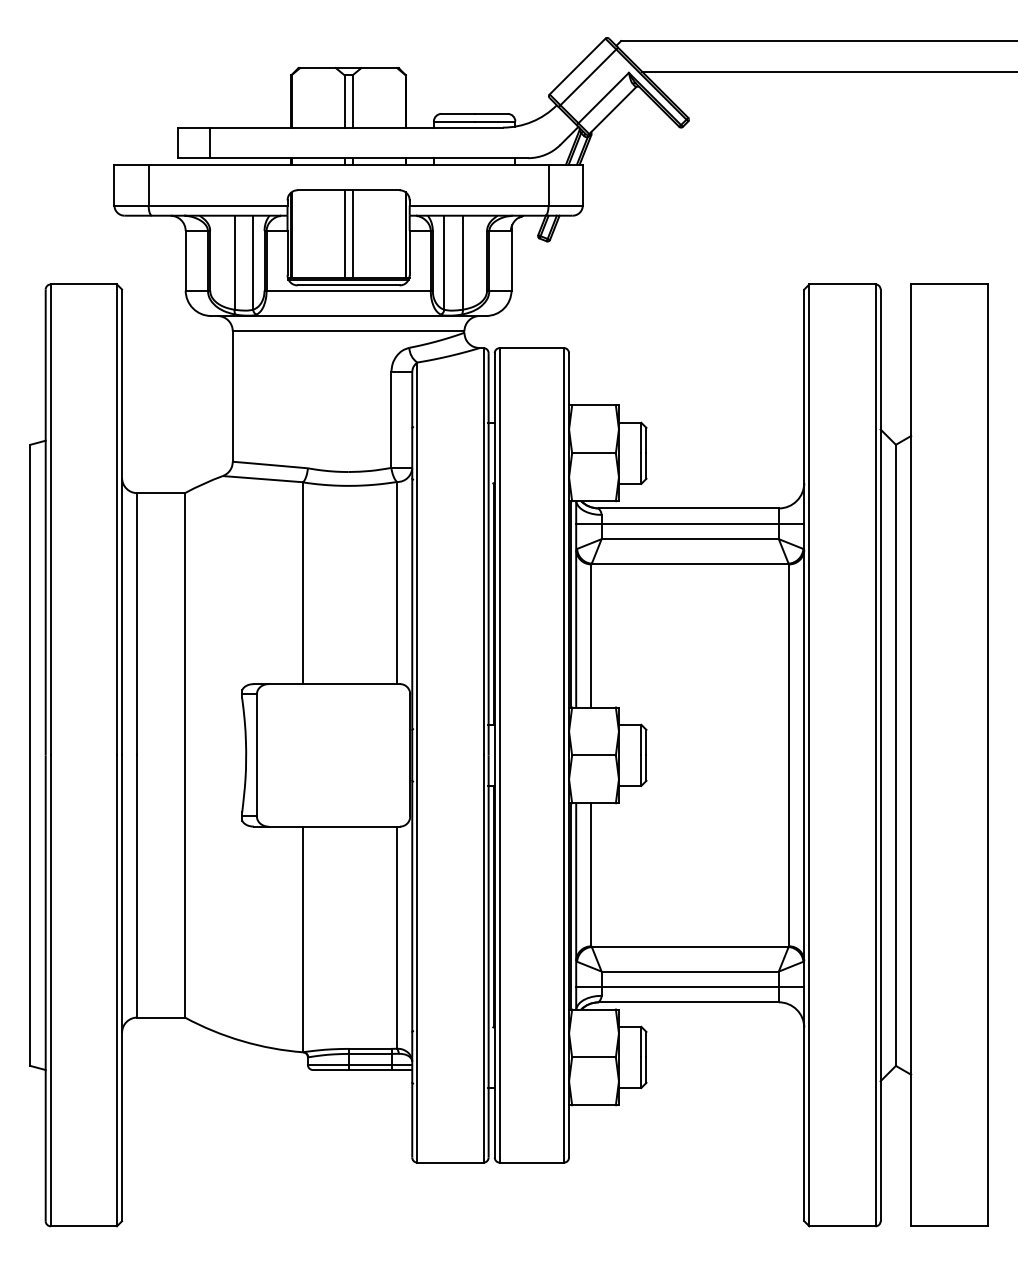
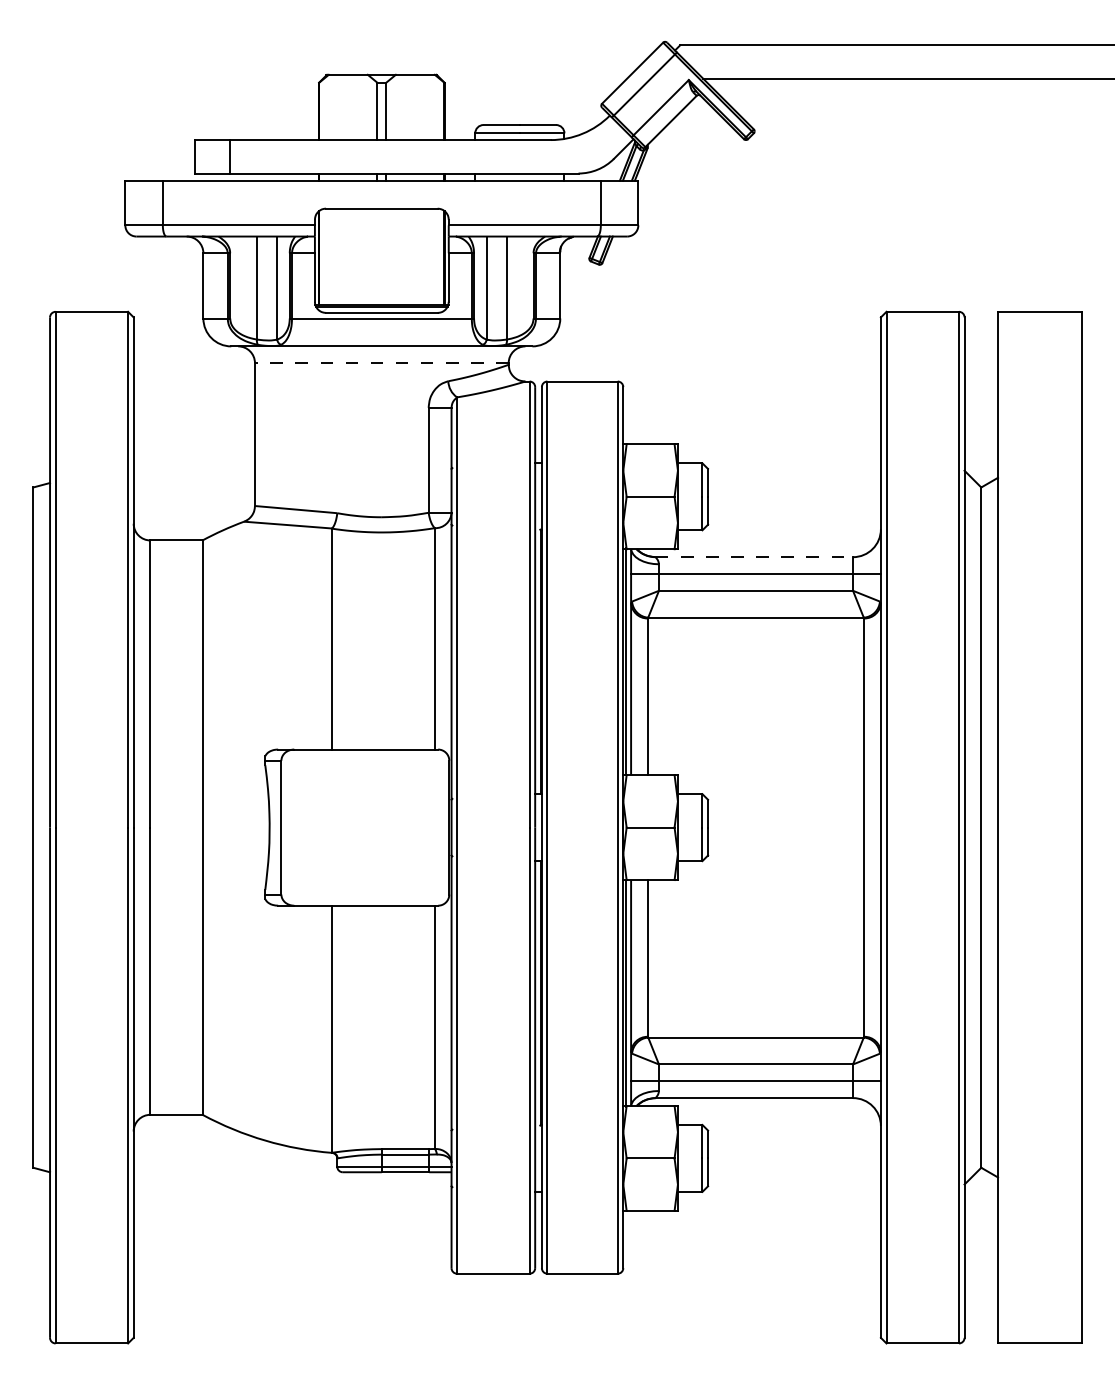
line: (344, 233) -> (377, 256), removed
line: (352, 233) -> (386, 256), removed
line: (348, 331) -> (381, 363), solid -> dashed
line: (688, 508) -> (754, 557), solid -> dashed

